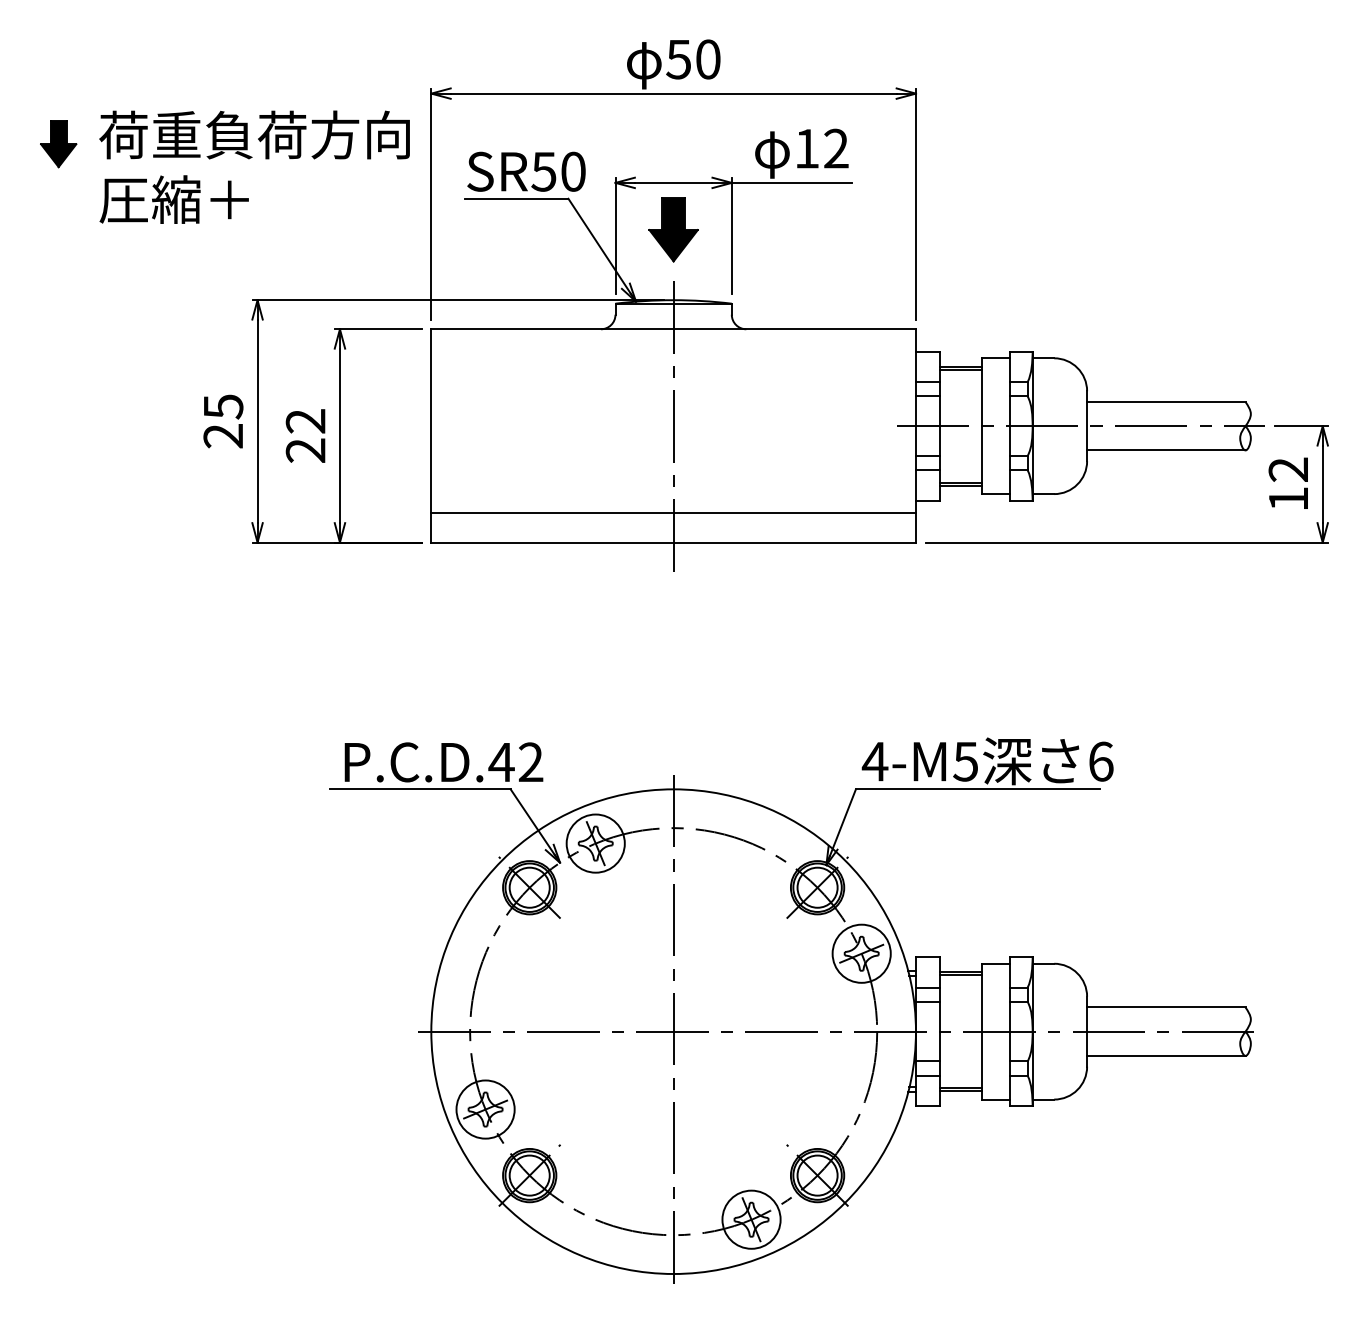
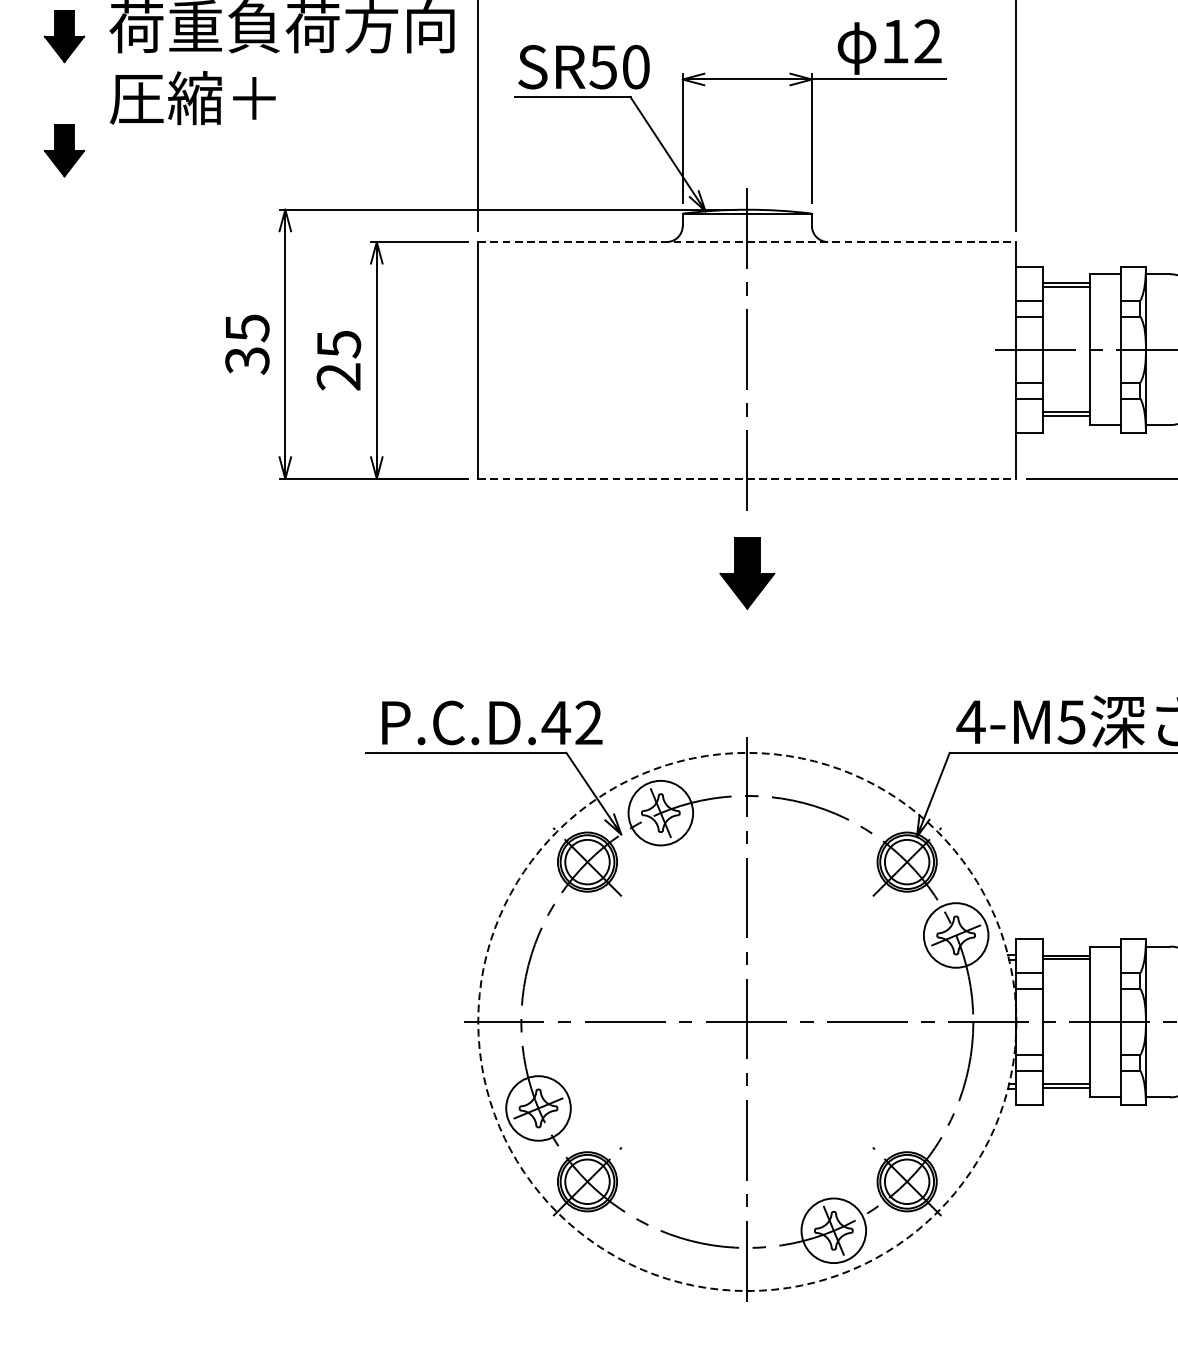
part: (673, 229) -> (747, 573), moved
part: (58, 247) -> (64, 151), added
line: (674, 329) -> (748, 242), solid -> dashed
text: (305, 421) -> (338, 344), 22 -> 25
text: (223, 436) -> (247, 361), 25 -> 35
line: (673, 513) -> (747, 446), removed
line: (674, 542) -> (748, 478), solid -> dashed
circle: (673, 1031) -> (747, 1021), solid -> dashed

